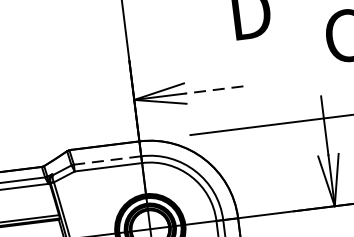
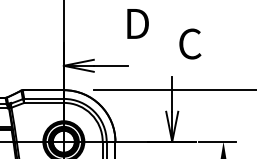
line: (213, 89) -> (110, 65), dashed -> solid
line: (108, 159) -> (44, 98), dashed -> solid

